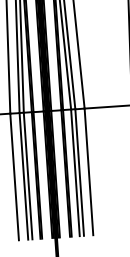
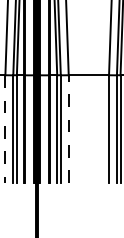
line: (88, 172) -> (68, 129), solid -> dashed
line: (14, 177) -> (5, 129), solid -> dashed

